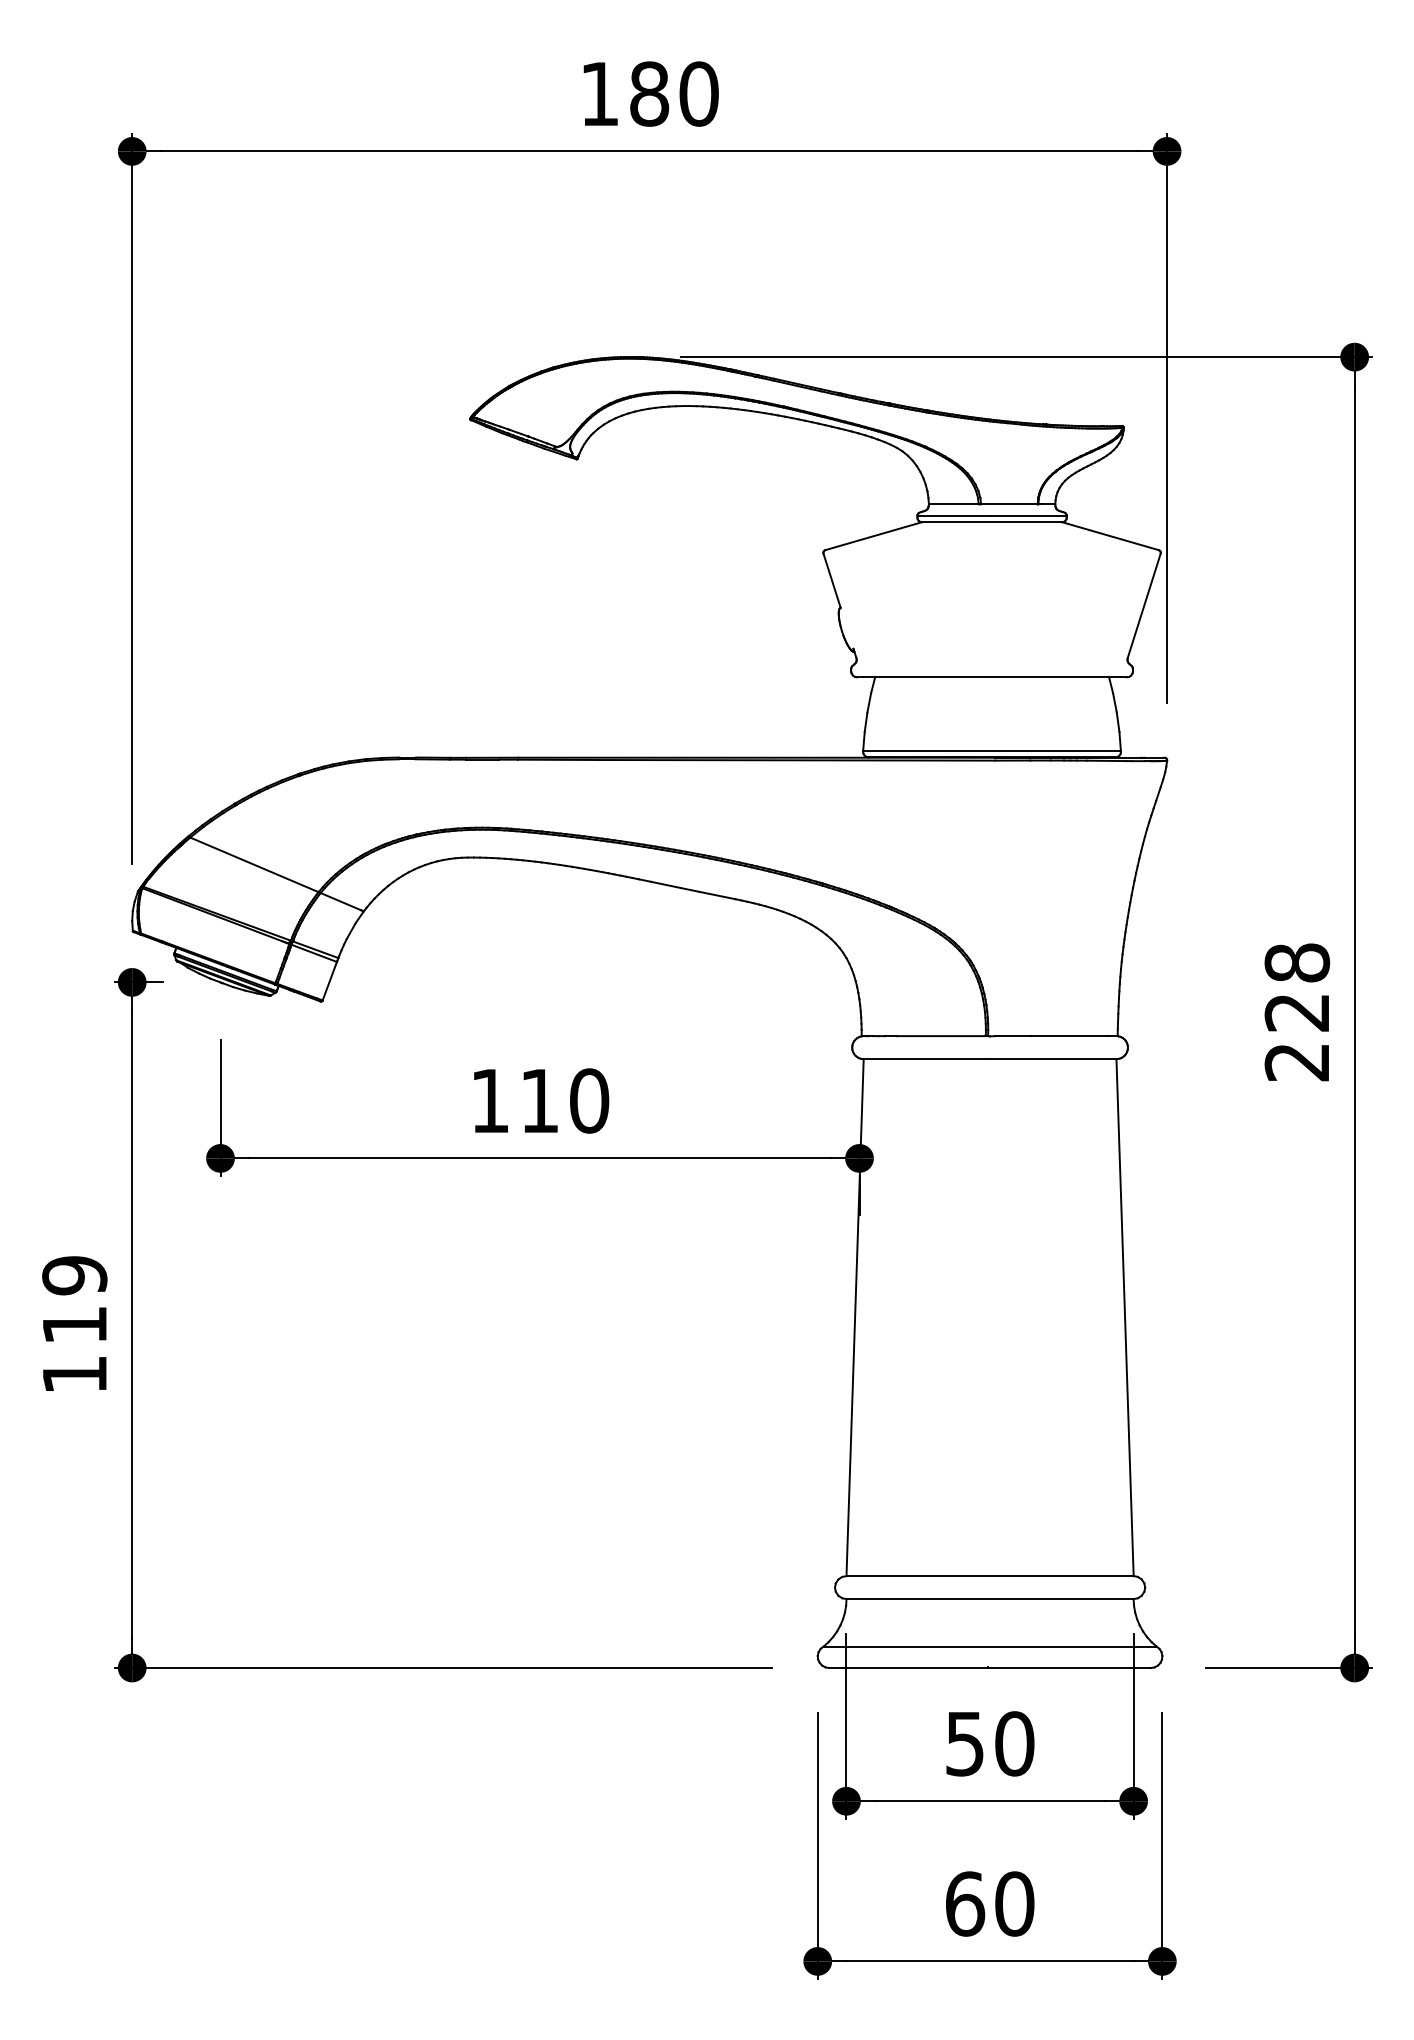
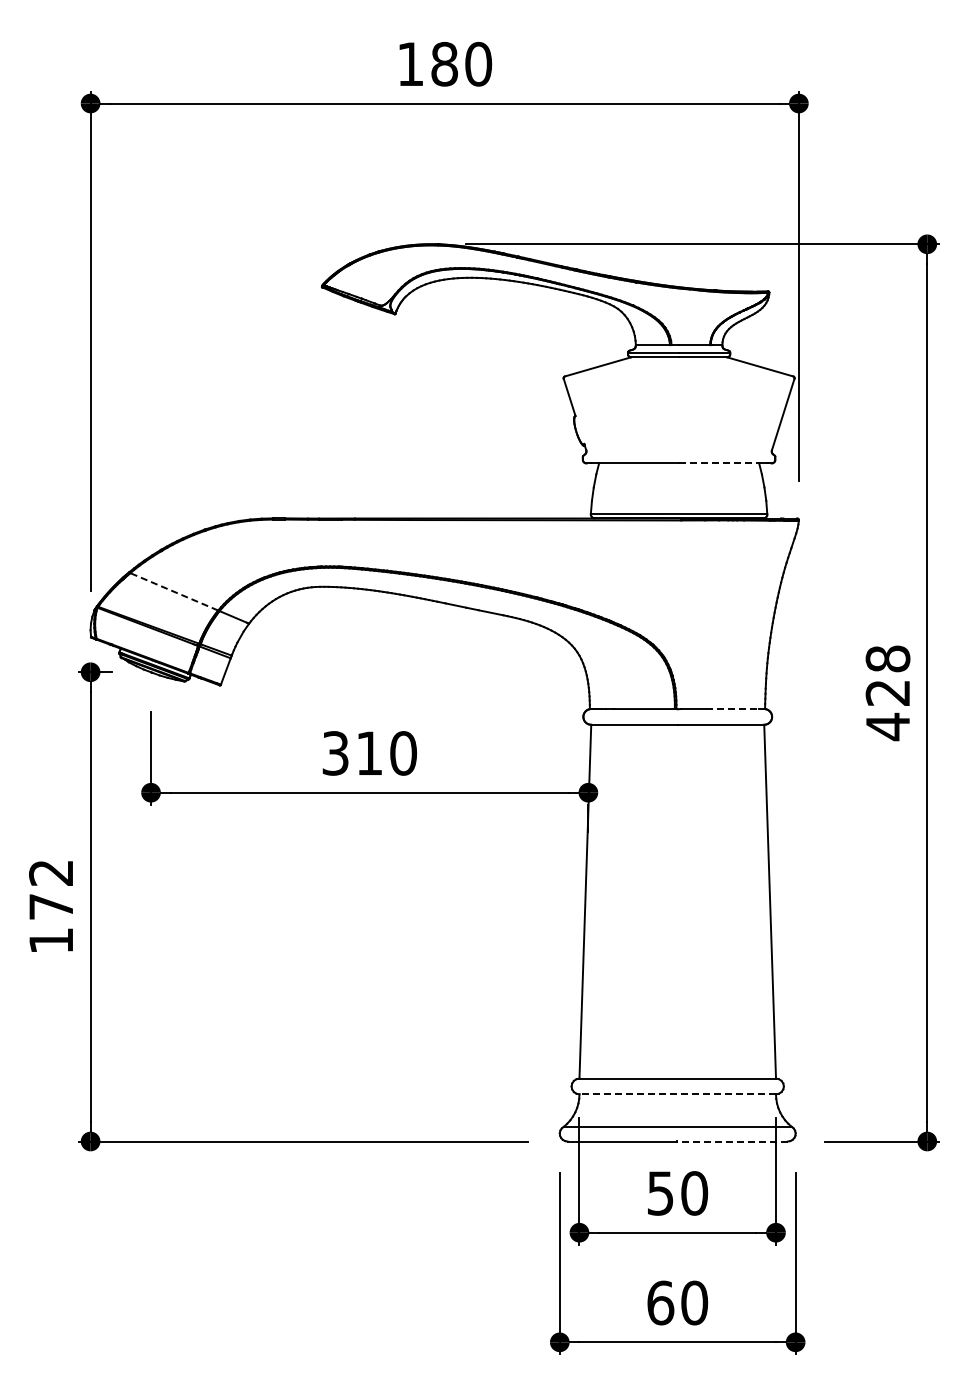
line: (1051, 677) -> (719, 463), solid -> dashed
line: (254, 864) -> (174, 591), solid -> dashed
line: (1070, 1036) -> (732, 709), solid -> dashed
text: (1296, 1061) -> (887, 726), 228 -> 428
text: (490, 1101) -> (335, 753), 110 -> 310
text: (75, 1299) -> (51, 889), 119 -> 172
line: (989, 1599) -> (677, 1094), solid -> dashed
line: (1070, 1667) -> (732, 1141), solid -> dashed

